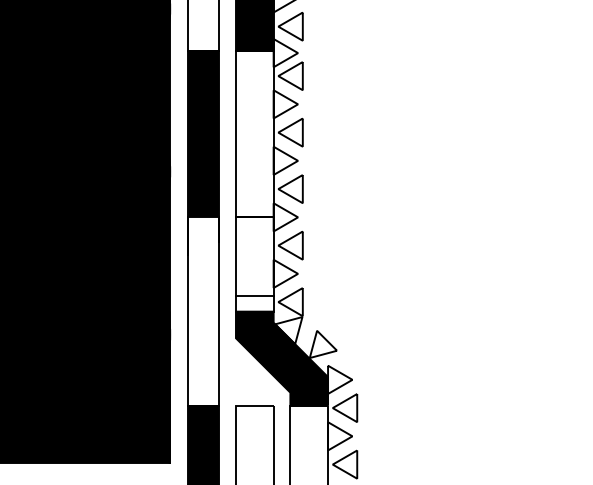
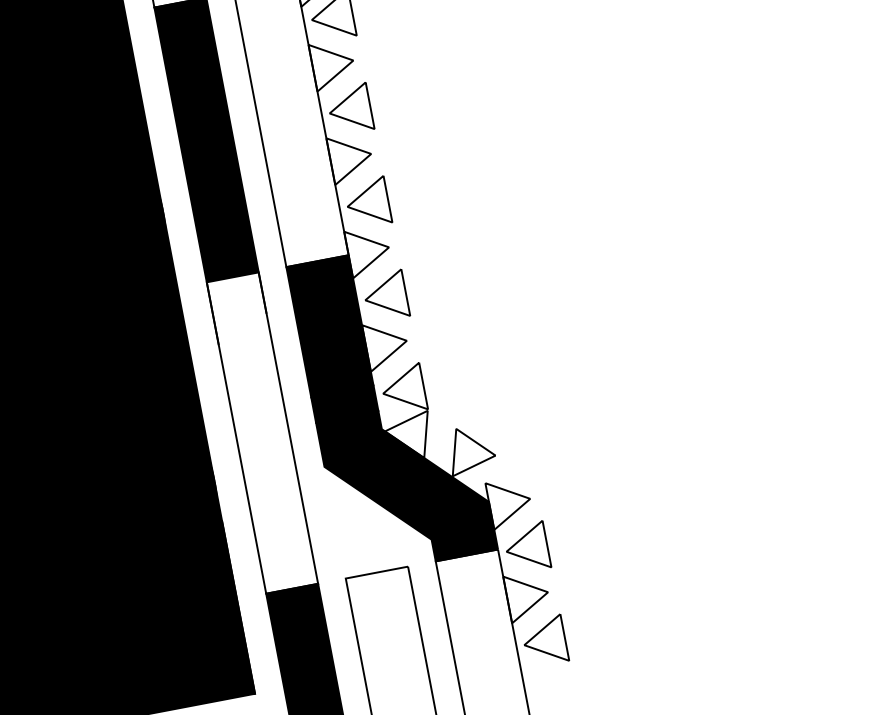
fill: (254, 264) -> (331, 339), added

